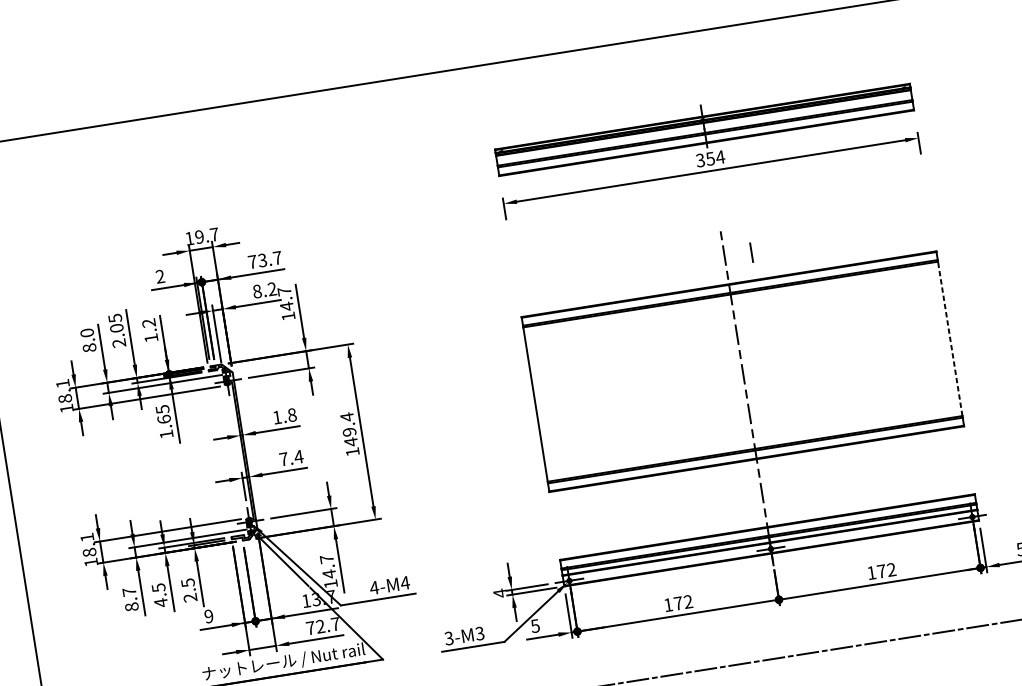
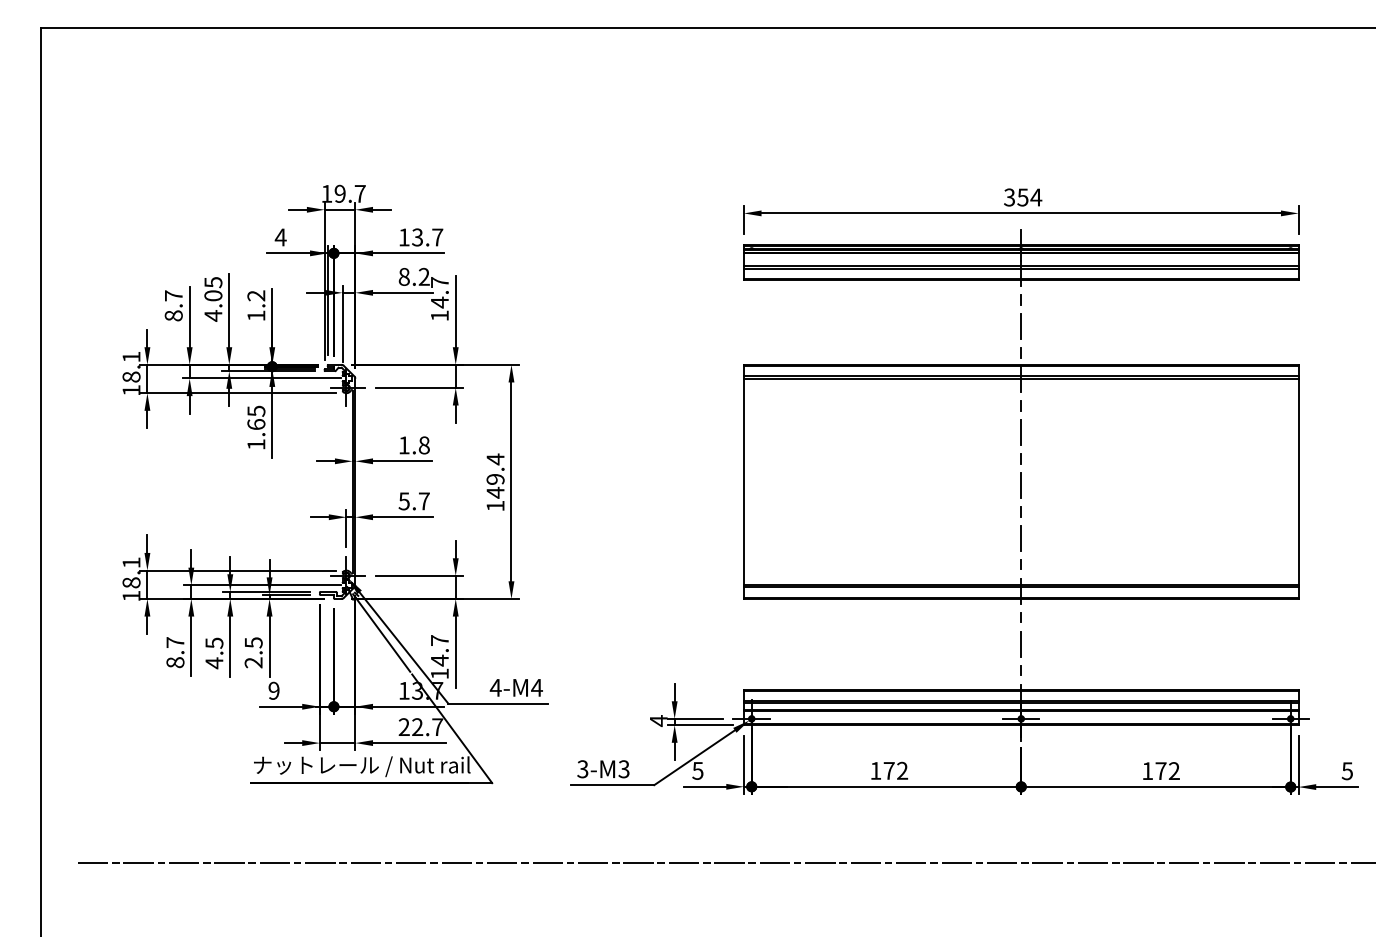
part: (704, 126) -> (1021, 257), moved
line: (751, 252) -> (1056, 328), removed
text: (252, 262) -> (403, 237), 73.7 -> 13.7
text: (160, 276) -> (280, 237), 2 -> 4
text: (86, 332) -> (173, 295), 8.0 -> 8.7
line: (950, 338) -> (1298, 481), dashed -> solid
text: (119, 342) -> (213, 315), 2.05 -> 4.05
text: (291, 458) -> (414, 501), 7.4 -> 5.7
text: (309, 627) -> (403, 726), 72.7 -> 22.7

